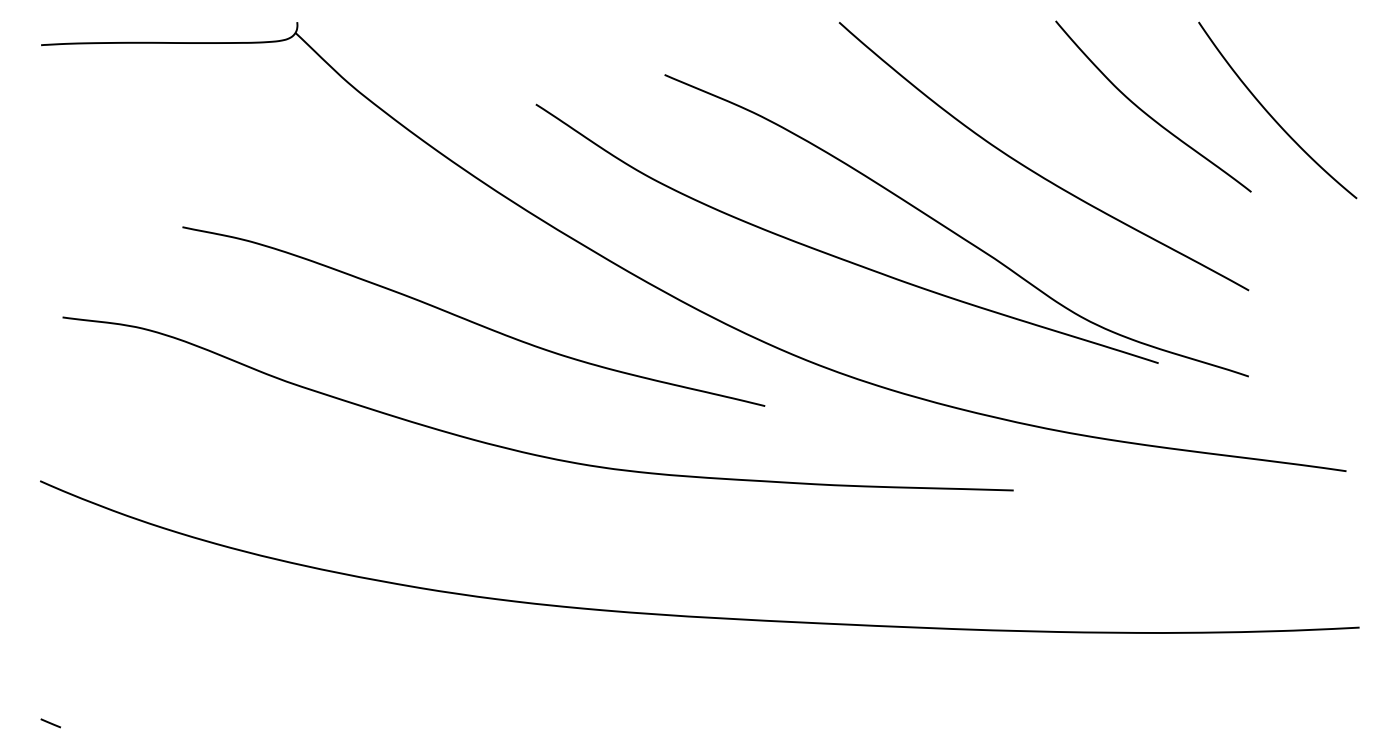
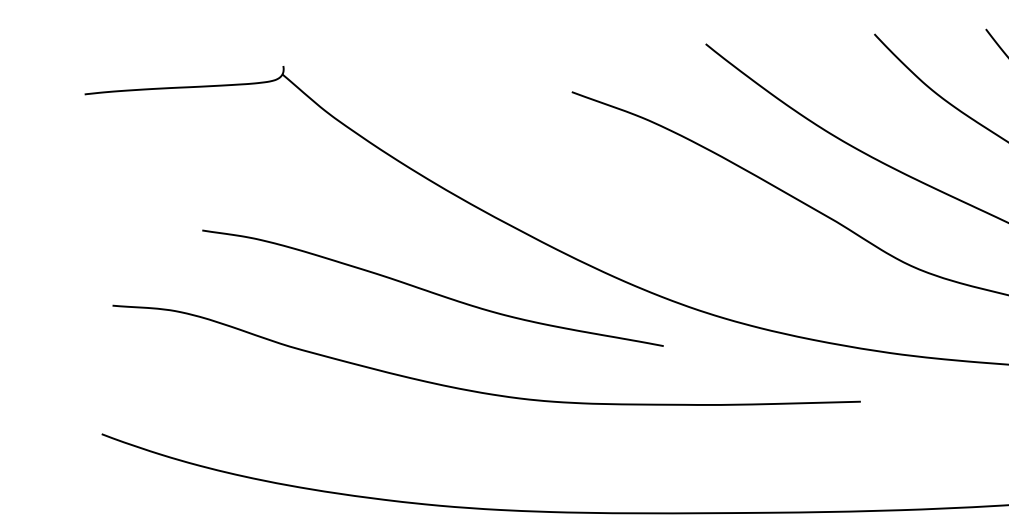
curve: (838, 256) -> (714, 226), removed

